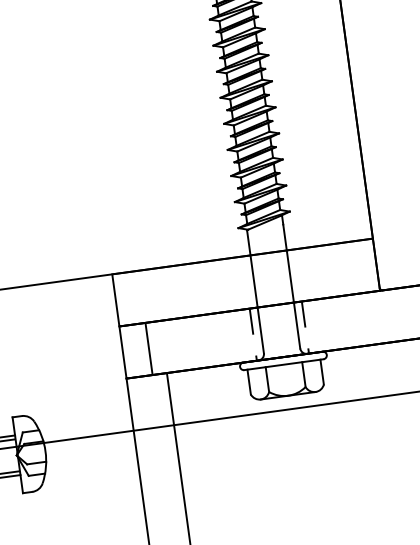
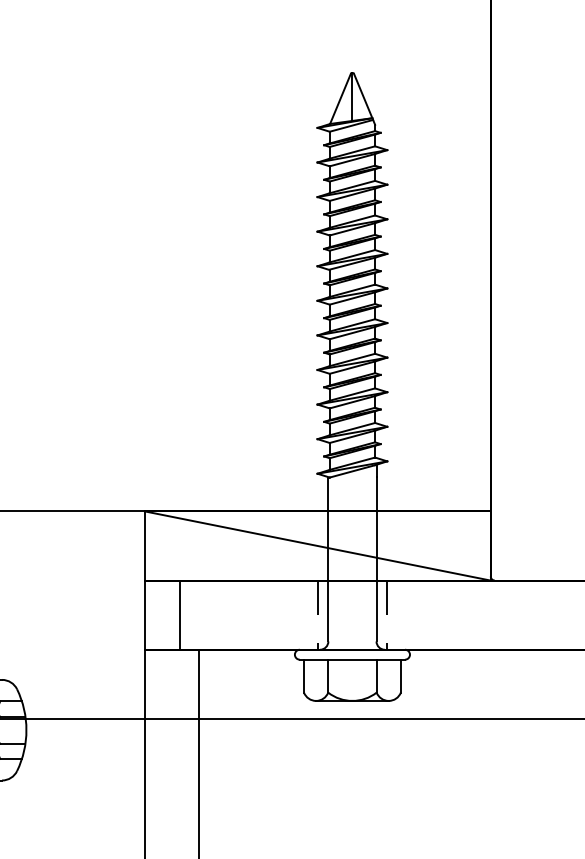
line: (245, 282) -> (317, 545), added

